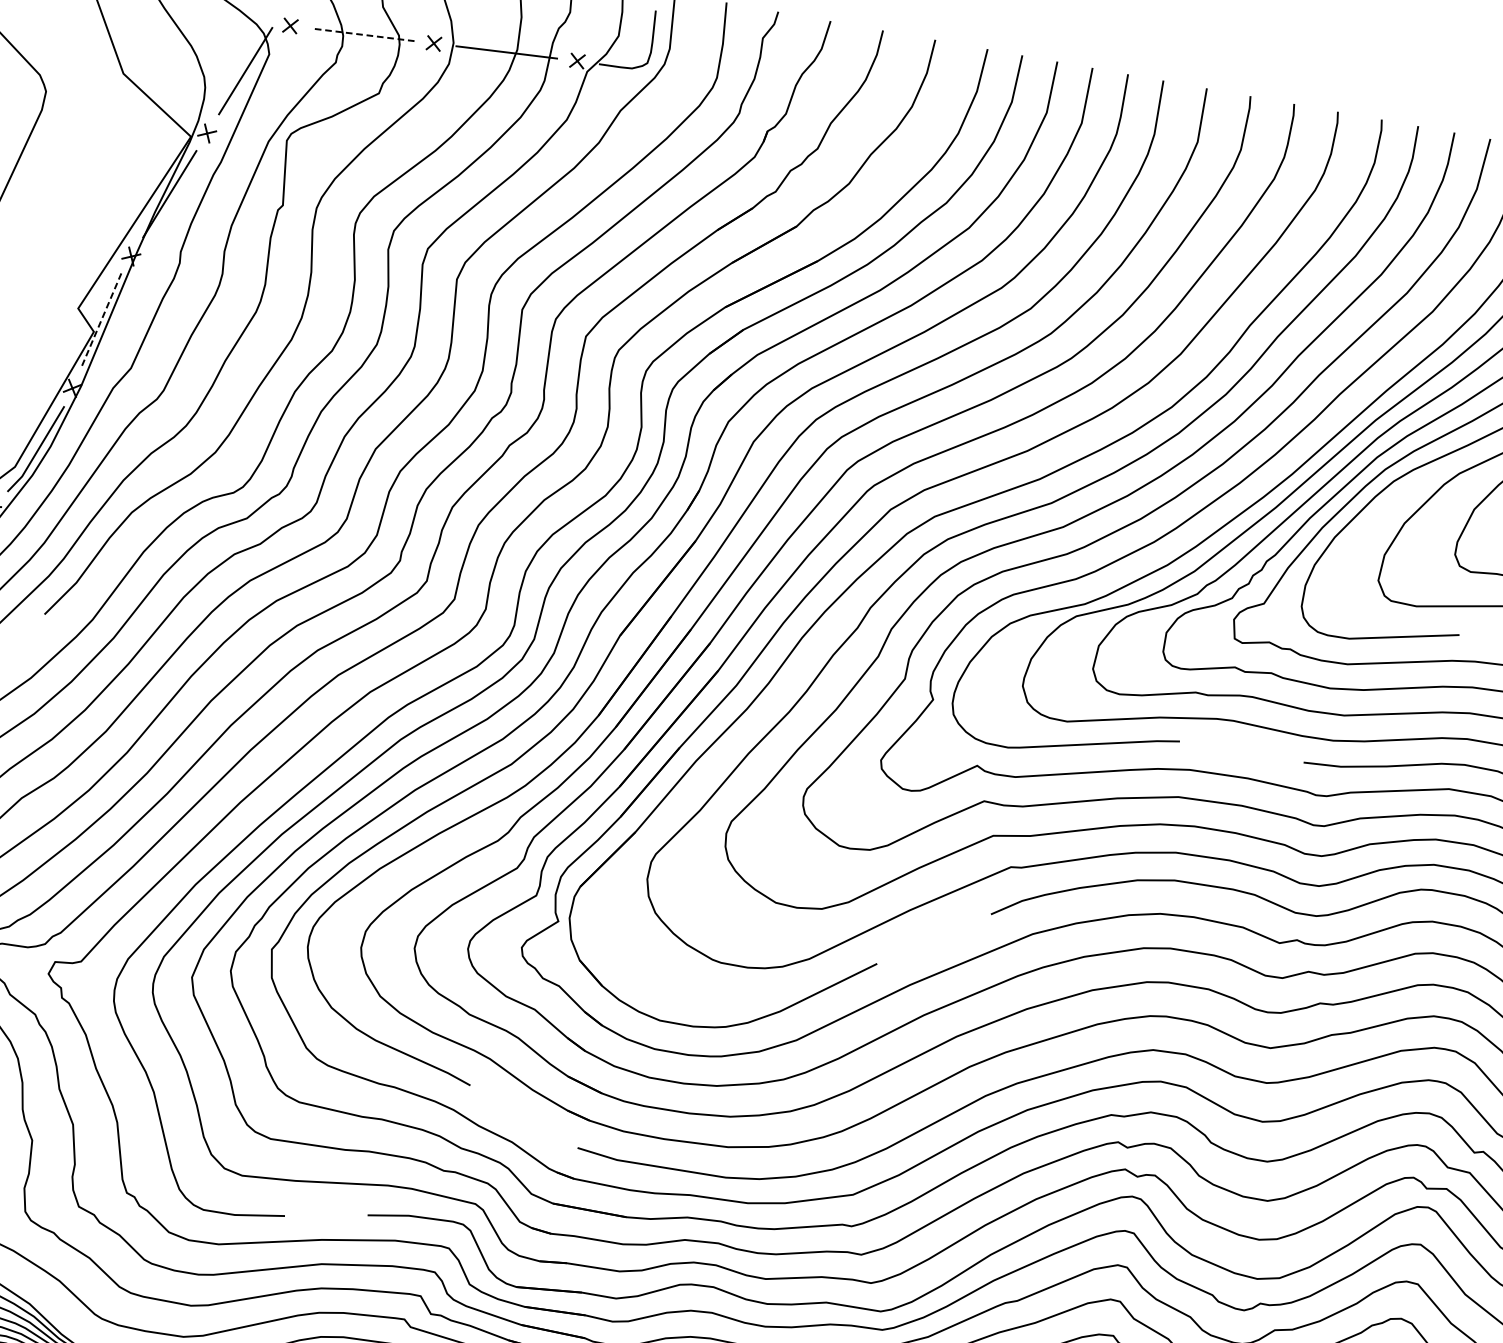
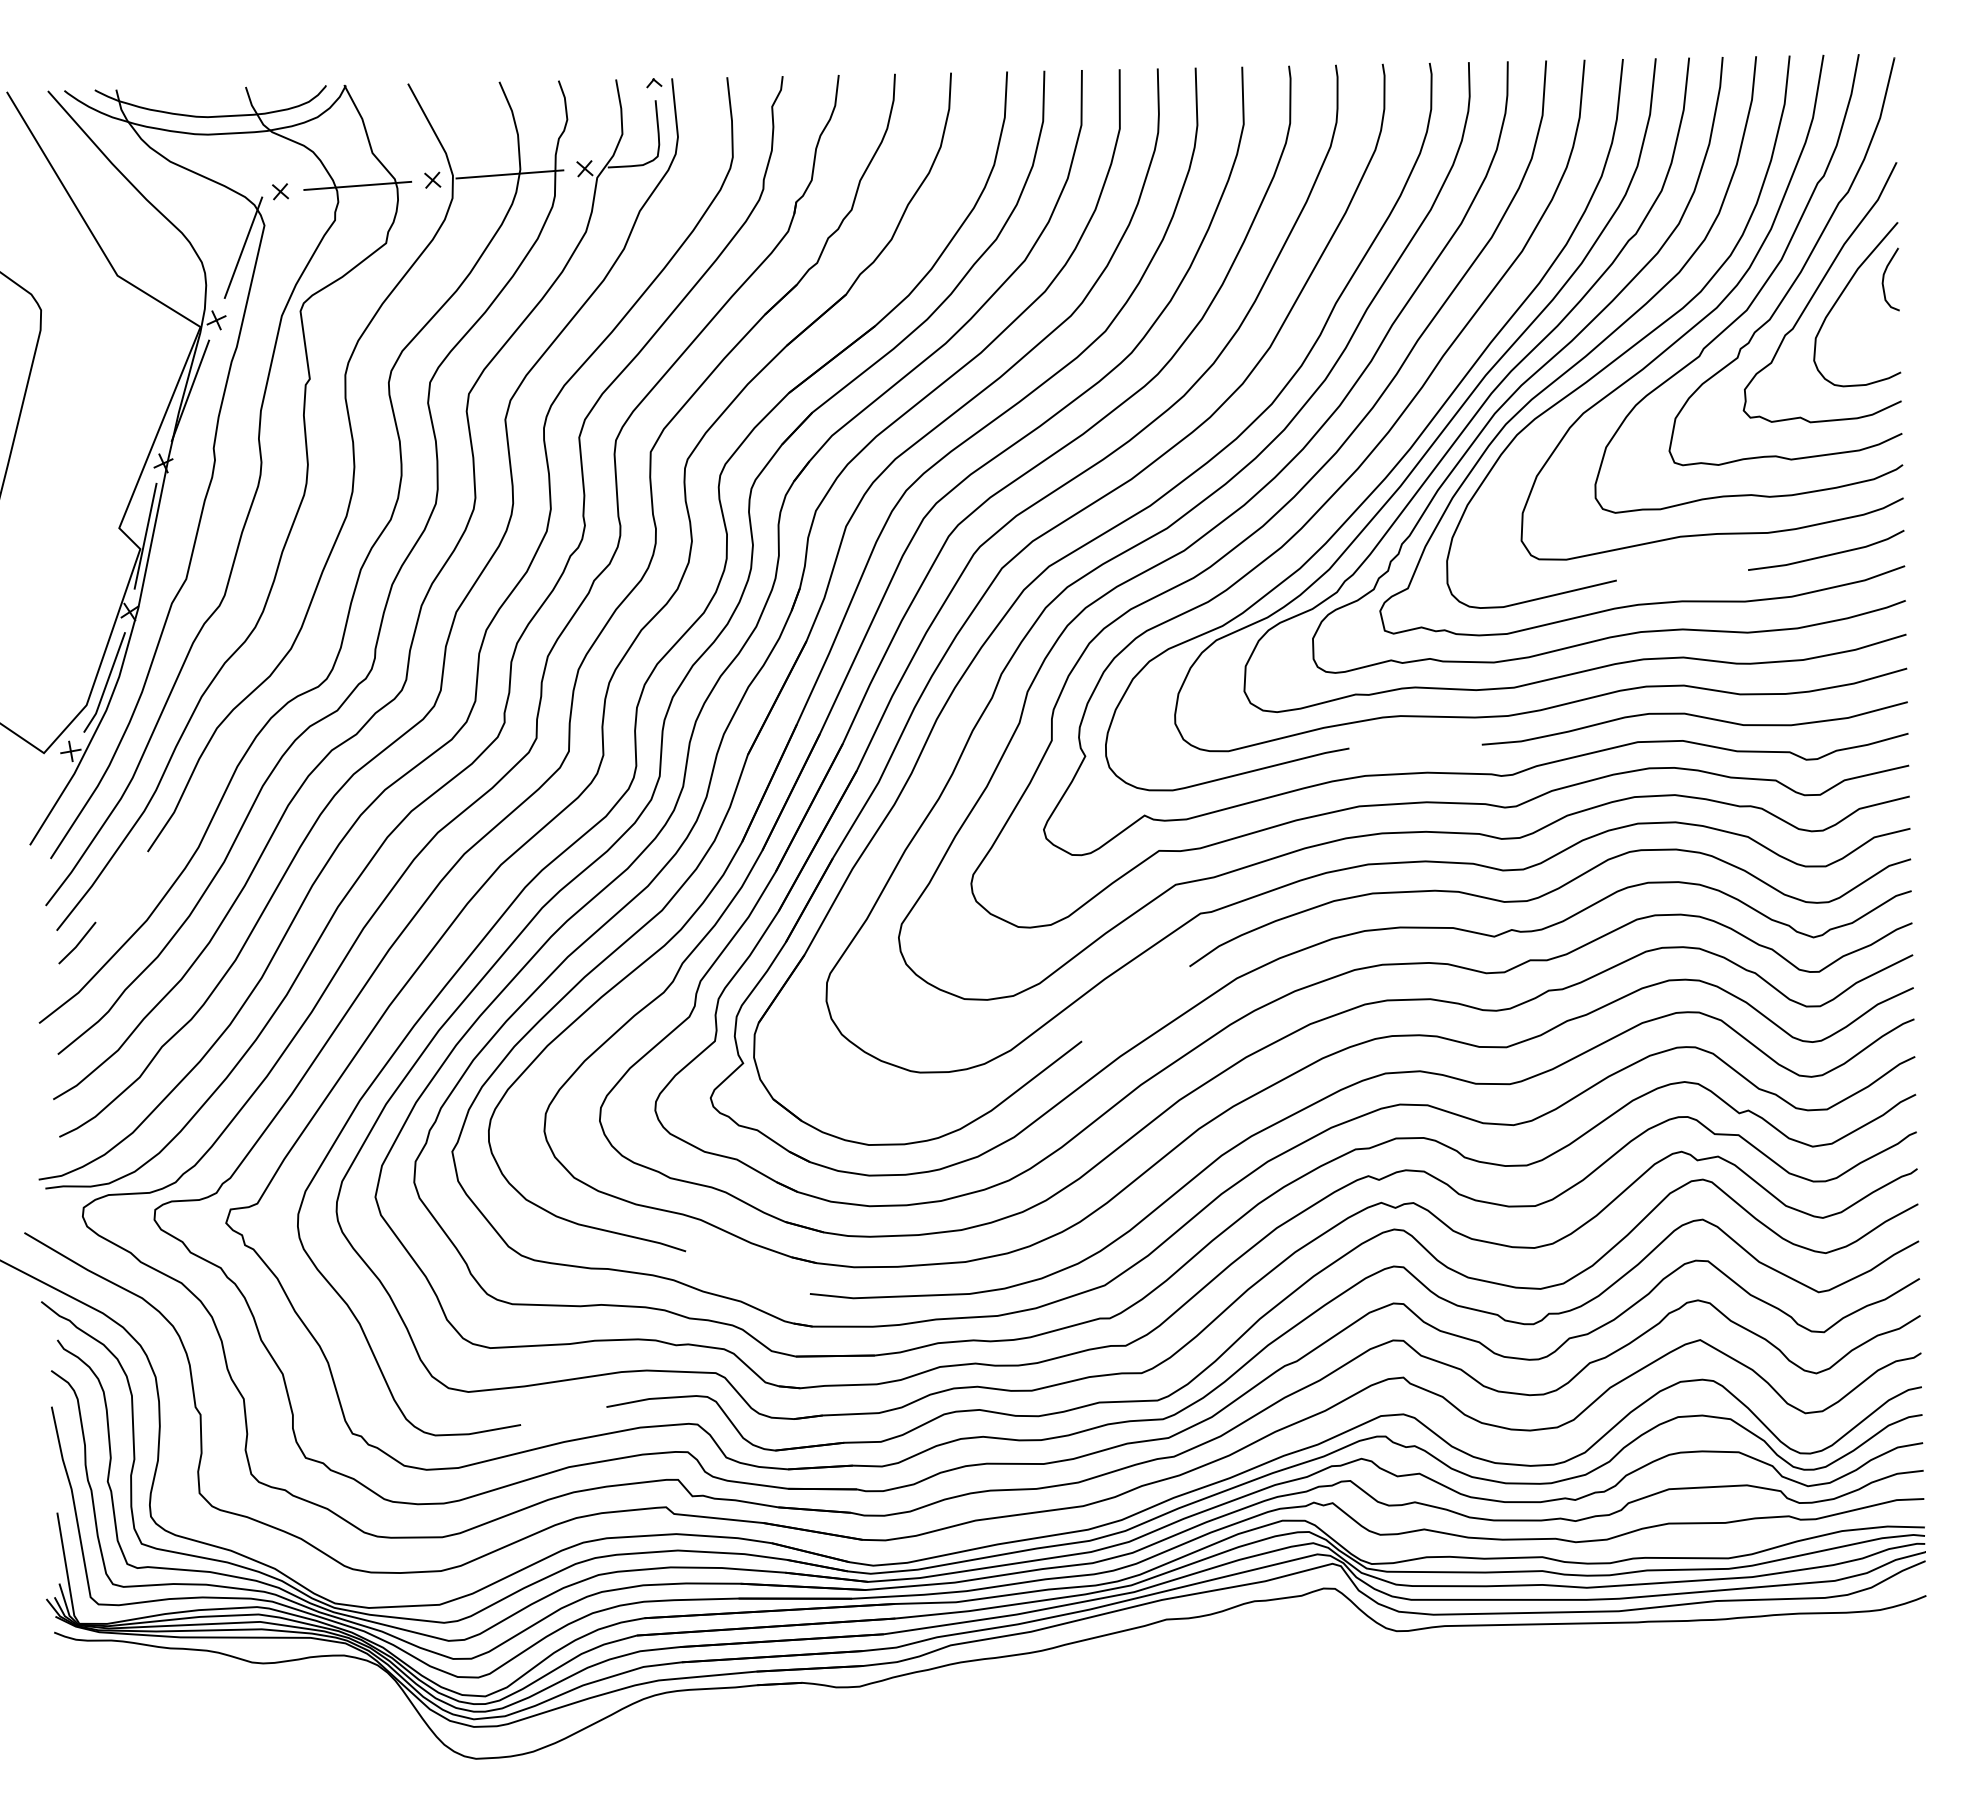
line: (363, 34) -> (357, 185), dashed -> solid
line: (101, 321) -> (145, 536), dashed -> solid

